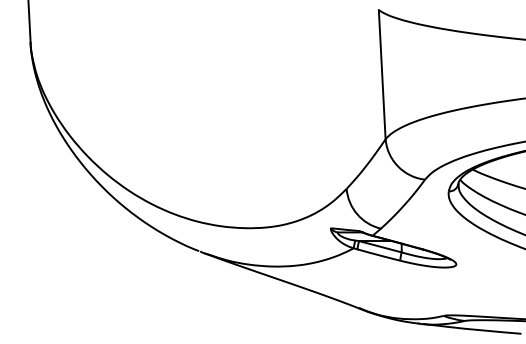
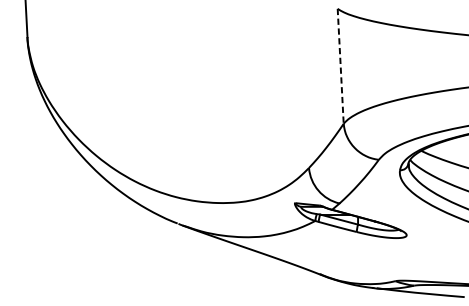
line: (382, 74) -> (340, 66), solid -> dashed

